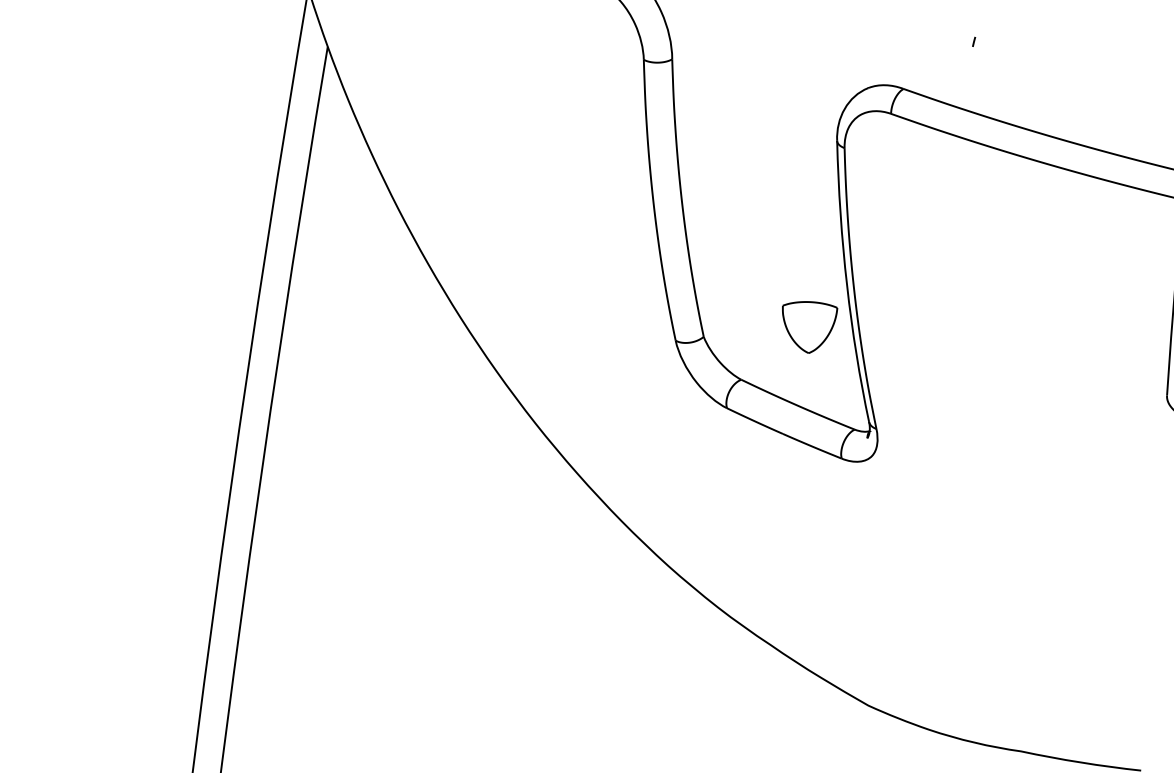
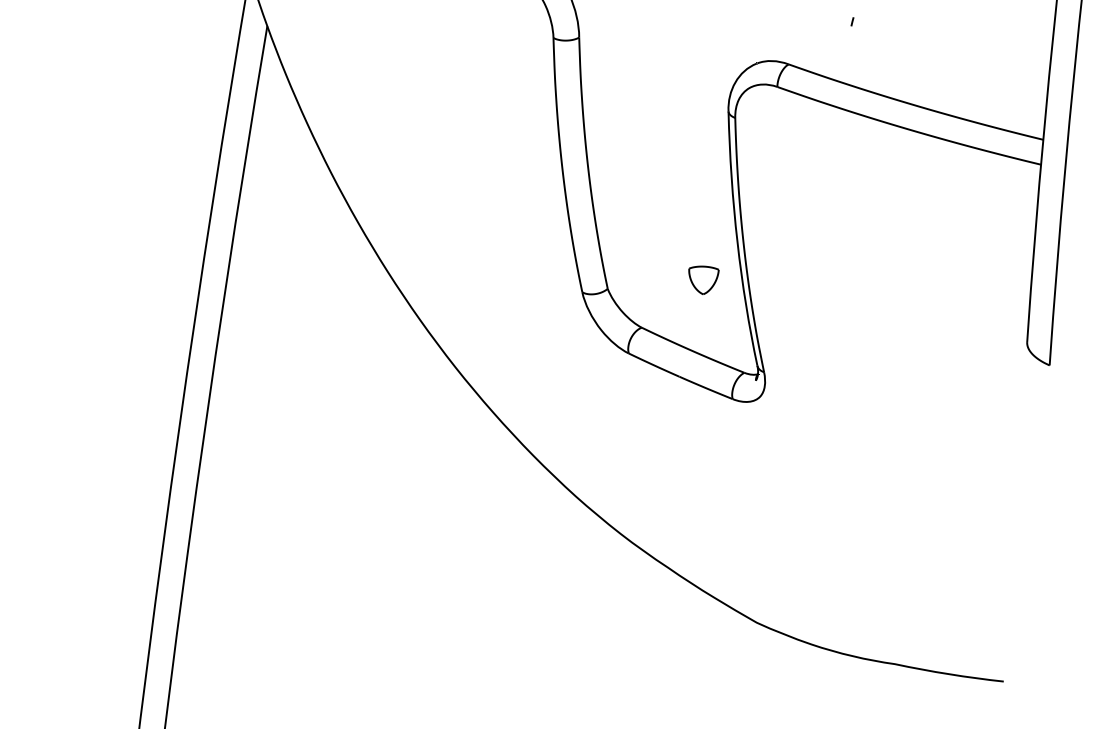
part: (809, 327) -> (703, 280), size x0.6

